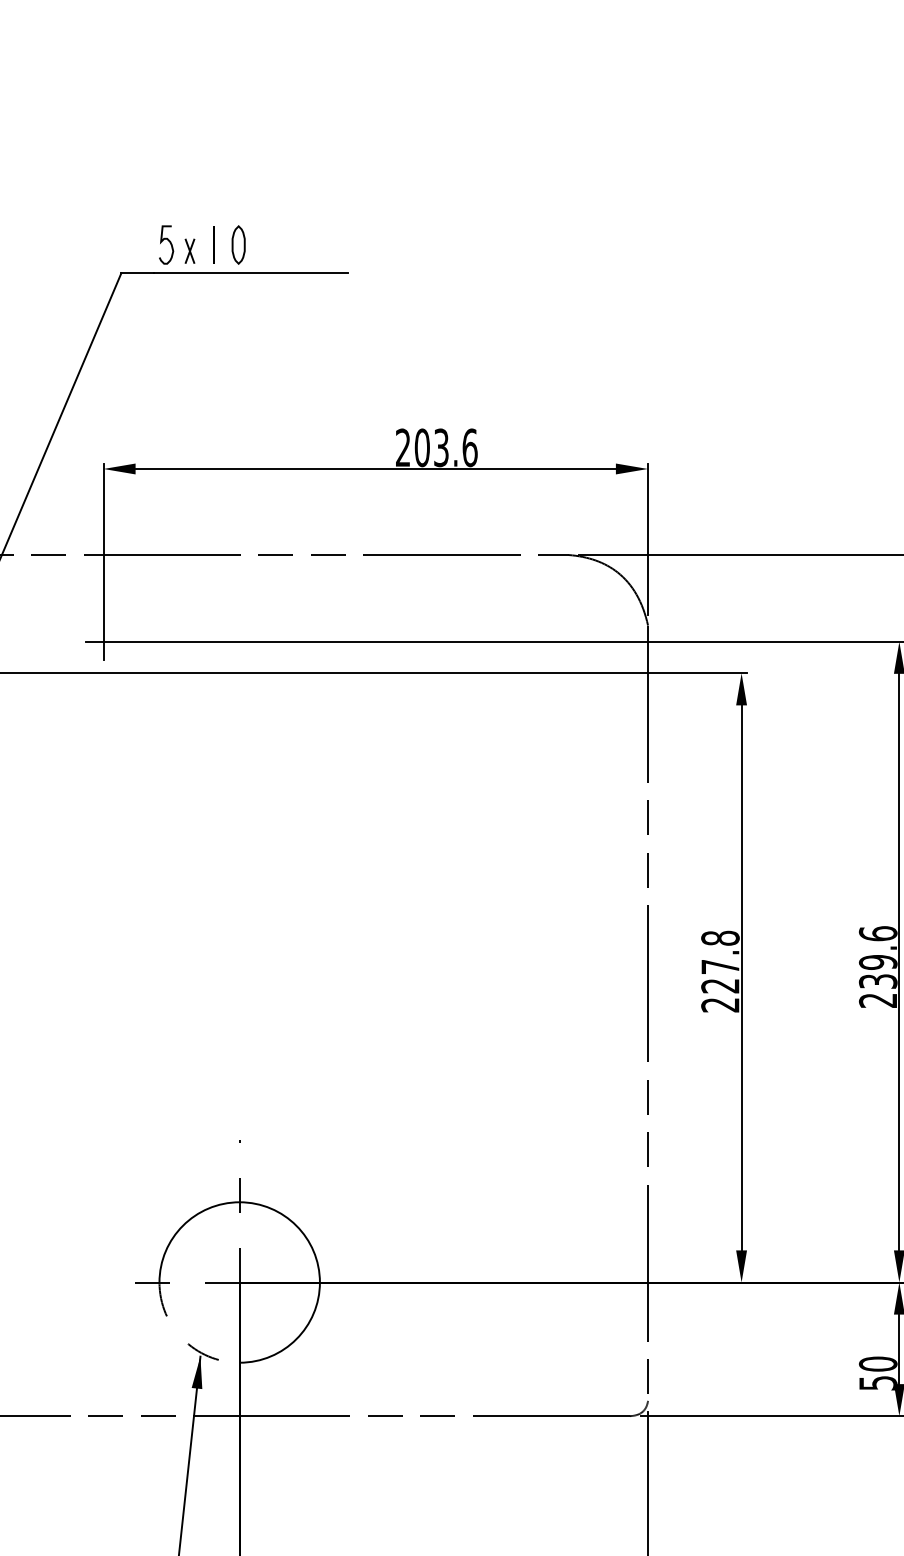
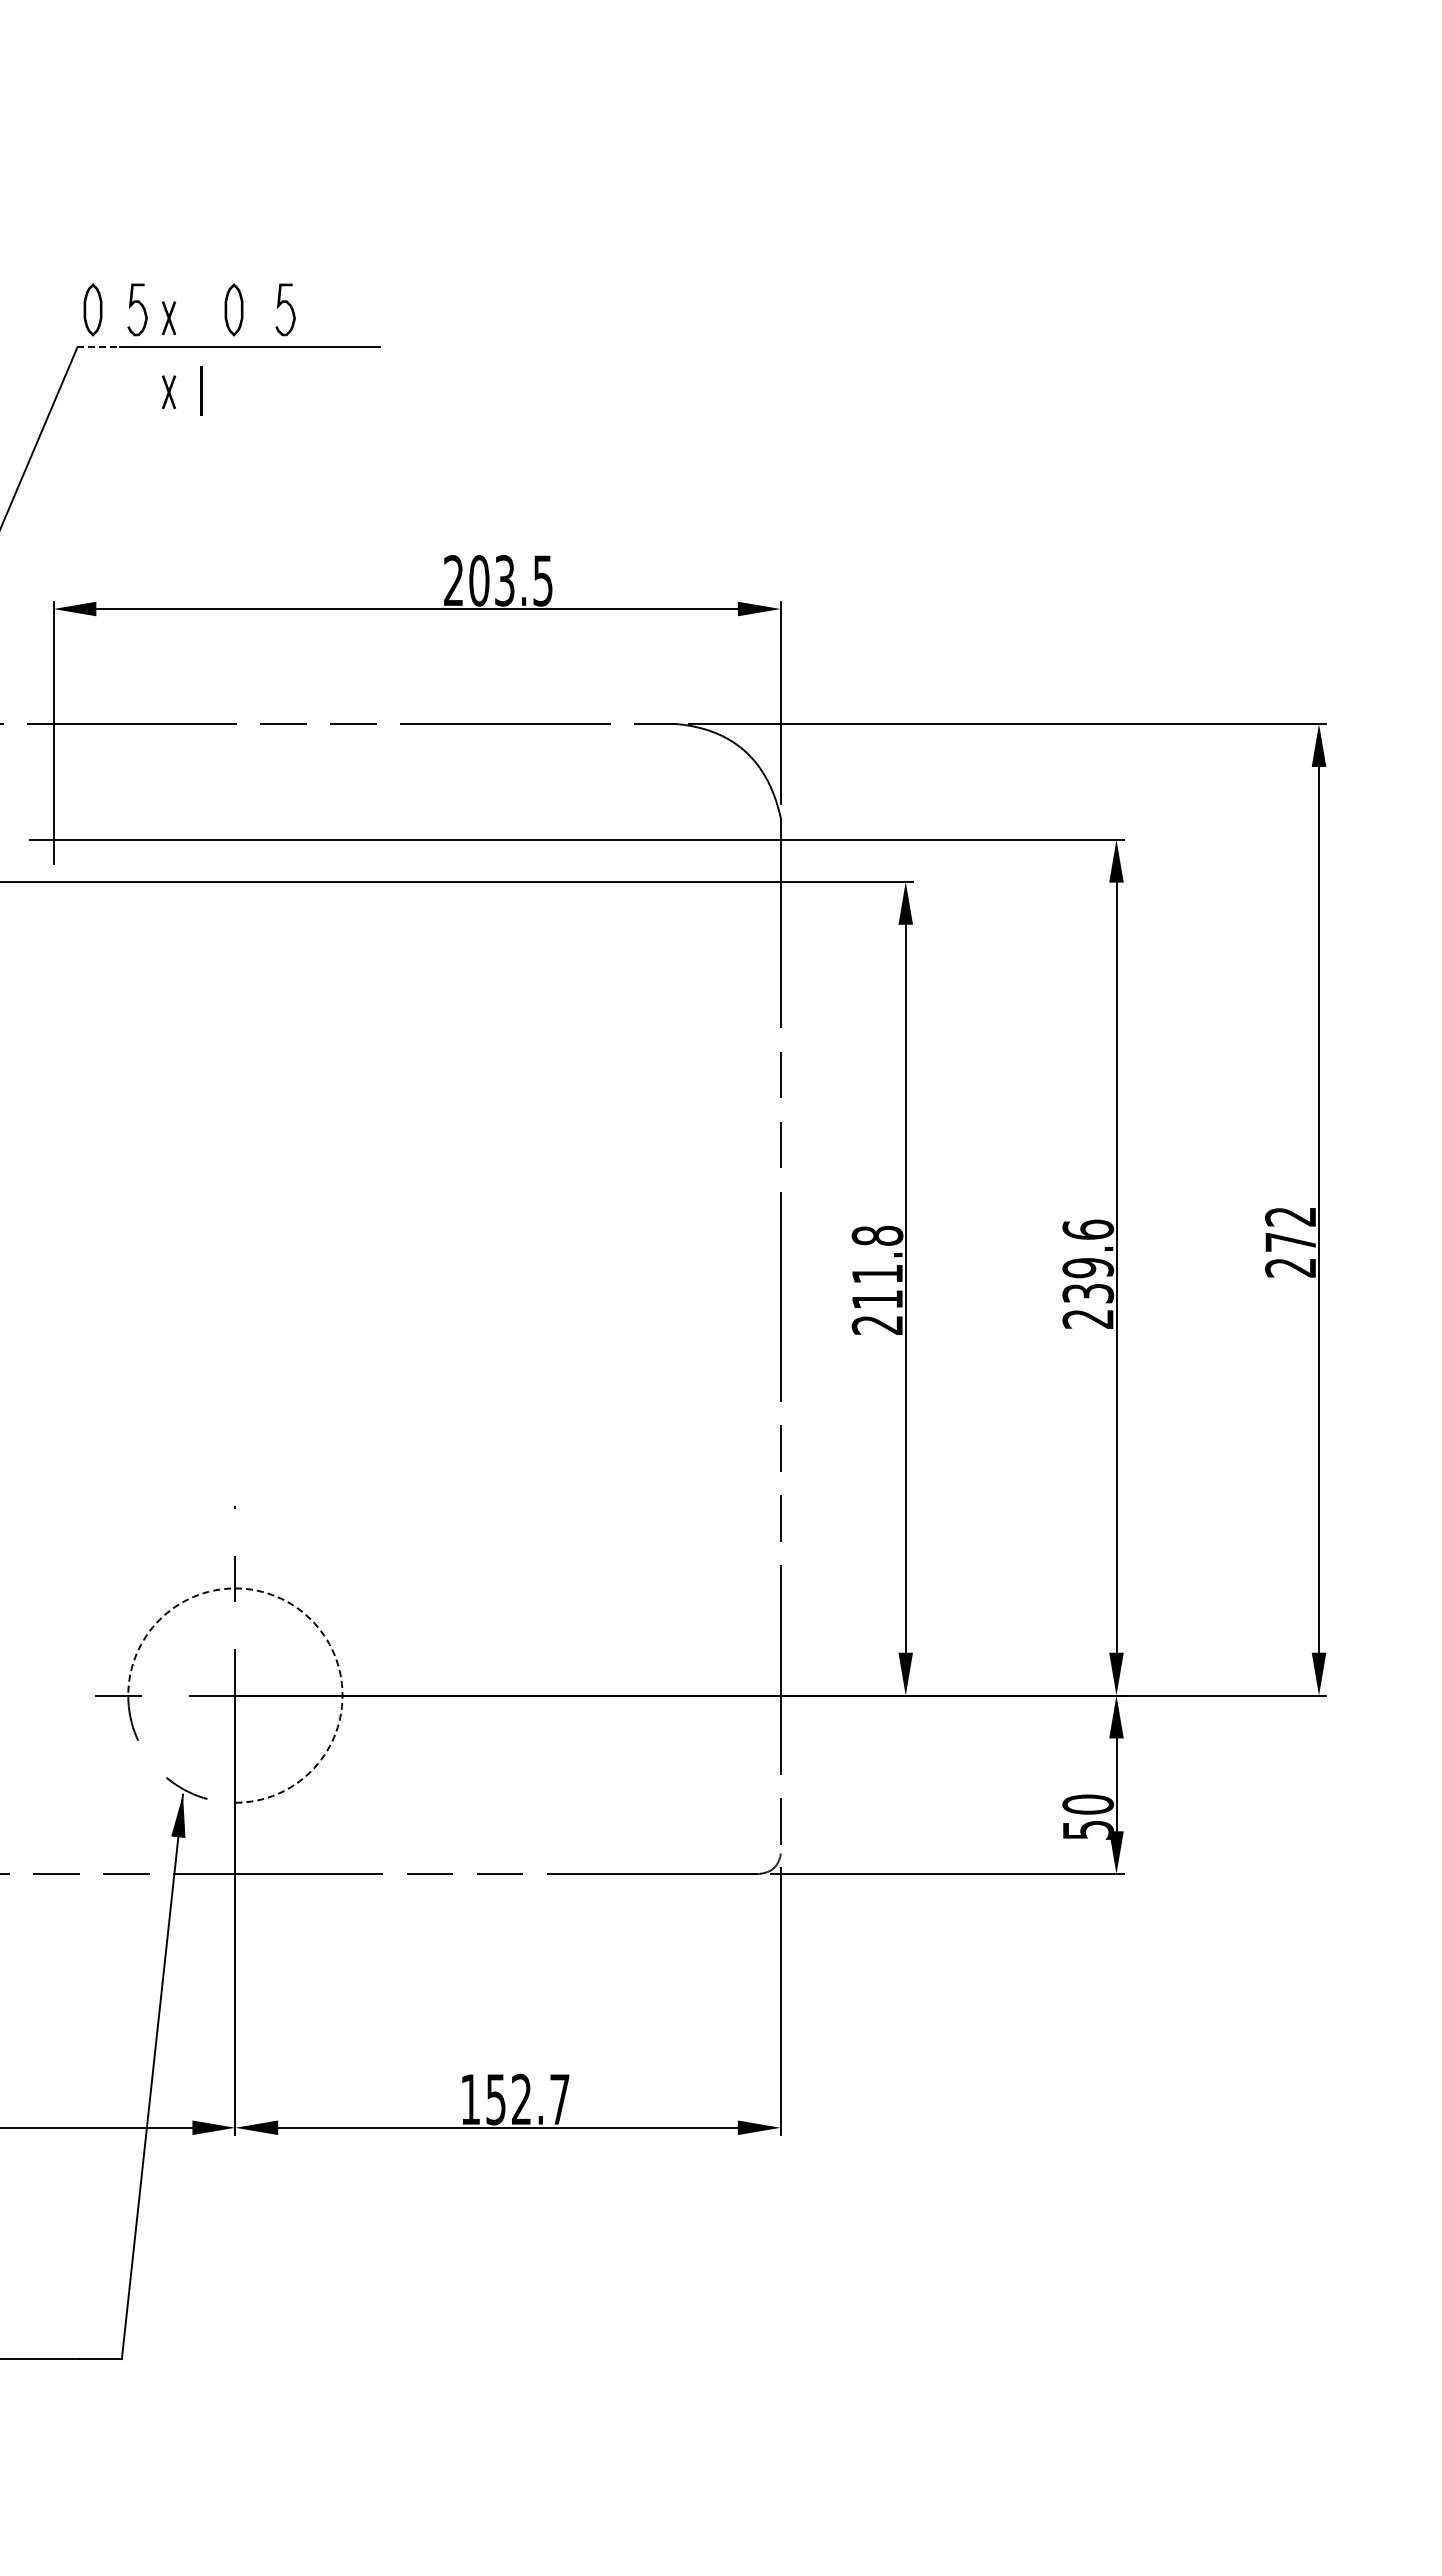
curve: (279, 241) -> (288, 305), added
part: (132, 244) -> (92, 309), added
line: (214, 244) -> (201, 390), moved
line: (137, 273) -> (99, 347), solid -> dashed
part: (190, 306) -> (169, 392), added
text: (470, 447) -> (543, 580), 203.6 -> 203.5
text: (719, 976) -> (876, 1286), 227.8 -> 211.8
arc: (296, 1225) -> (311, 1619), solid -> dashed

